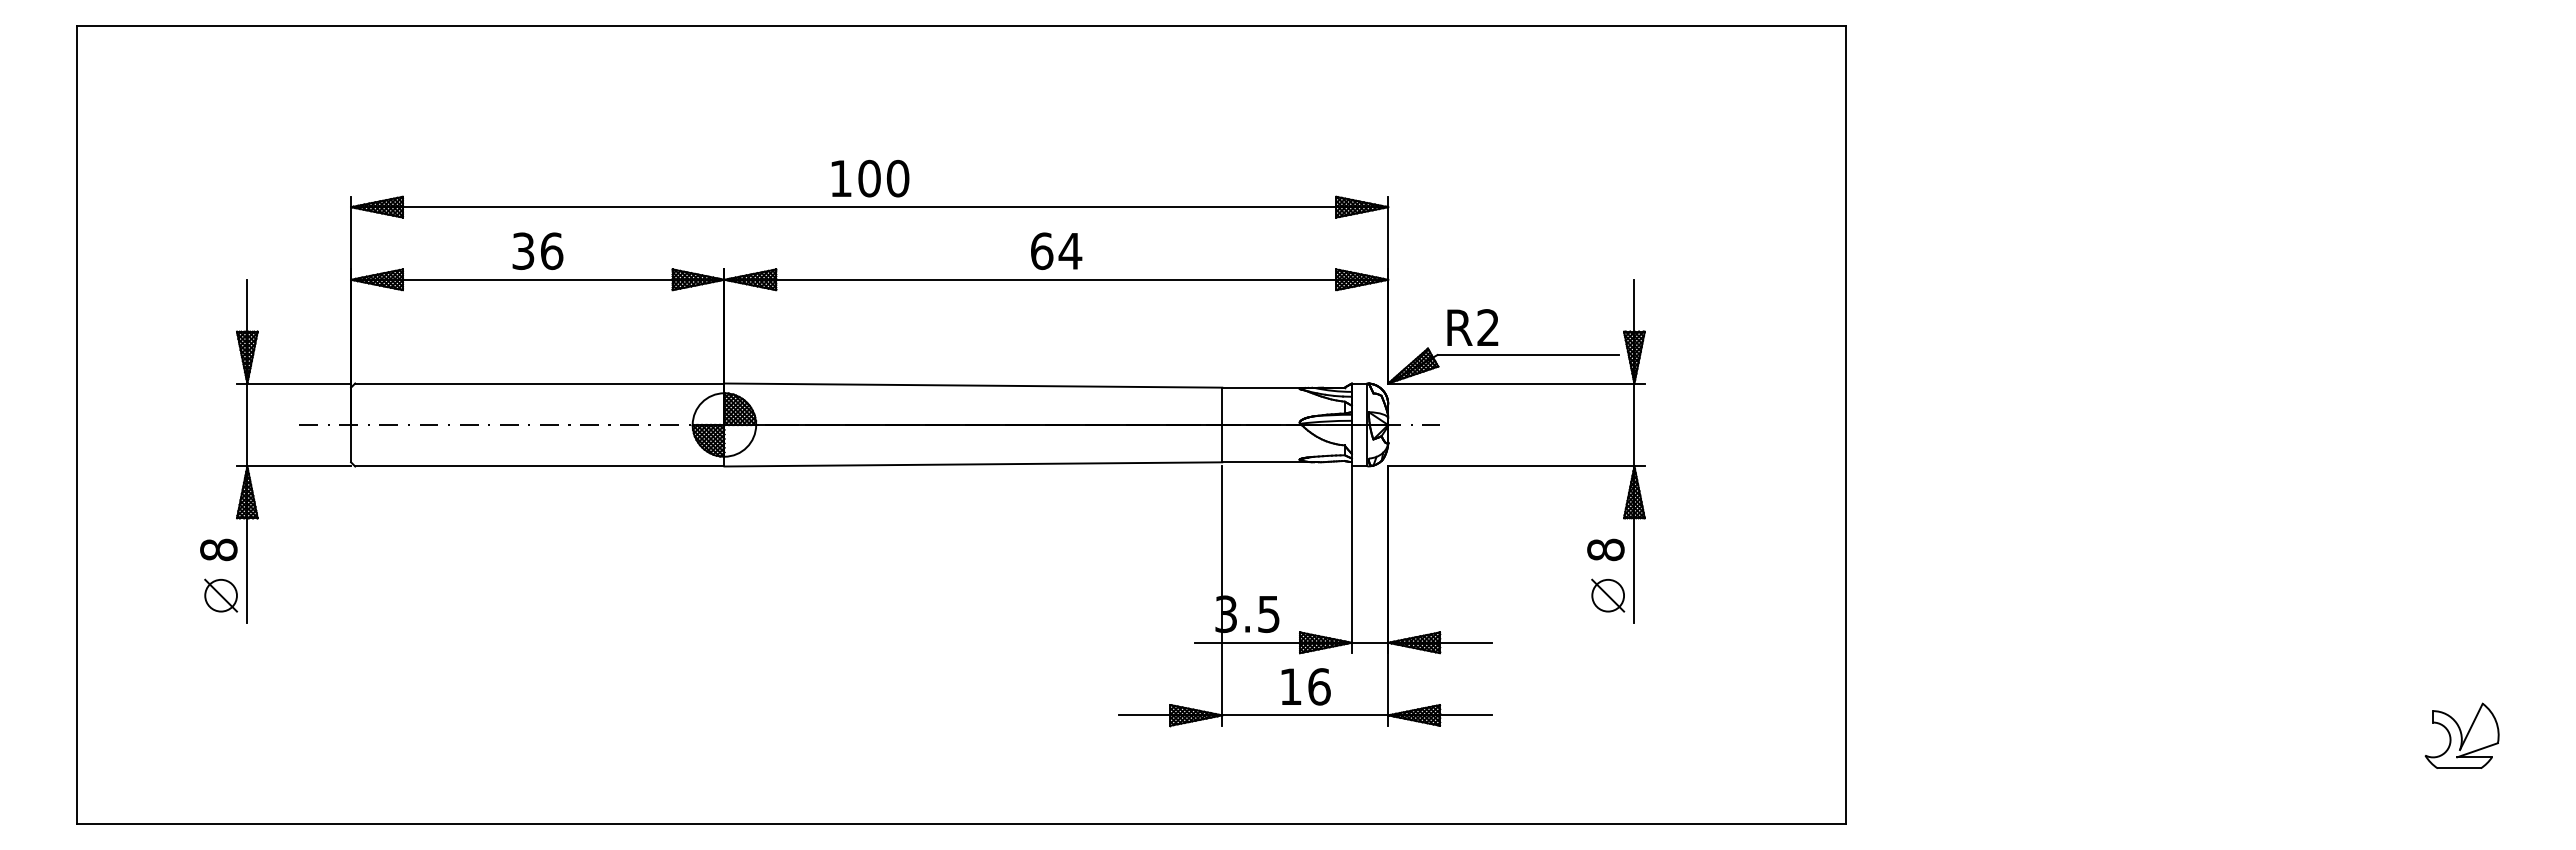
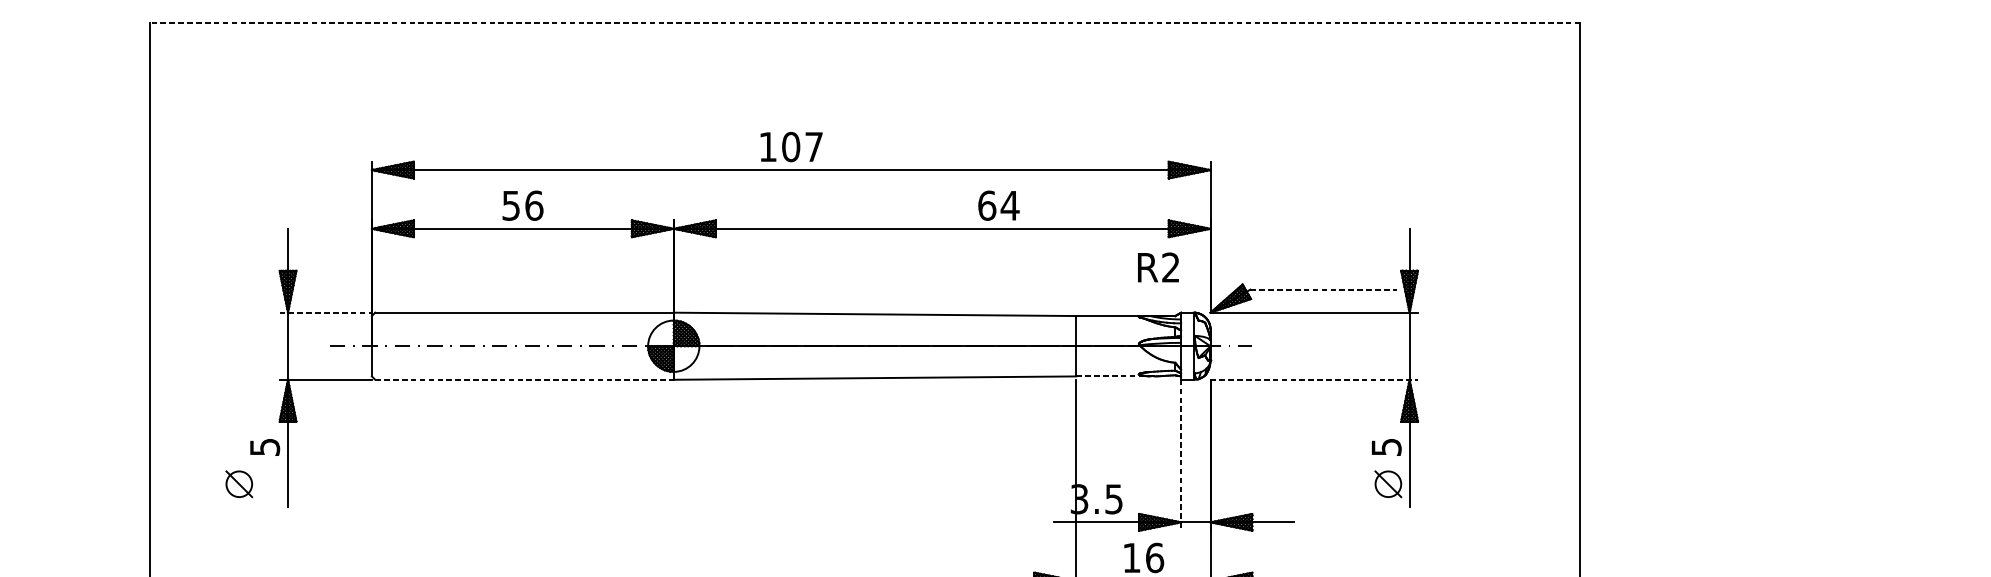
line: (960, 25) -> (864, 23), solid -> dashed
text: (897, 178) -> (813, 146), 100 -> 107
text: (523, 250) -> (511, 205), 36 -> 56
text: (1056, 250) -> (998, 205), moved
text: (1472, 327) -> (1158, 267), moved
line: (1528, 354) -> (1323, 289), solid -> dashed
line: (294, 383) -> (326, 312), solid -> dashed
line: (1269, 462) -> (1114, 376), solid -> dashed
line: (539, 466) -> (524, 379), solid -> dashed
line: (1517, 466) -> (1315, 379), solid -> dashed
text: (218, 549) -> (264, 446), 8 -> 5
text: (1605, 549) -> (1386, 446), 8 -> 5
line: (1351, 560) -> (1180, 455), solid -> dashed
part: (221, 595) -> (239, 484), moved

